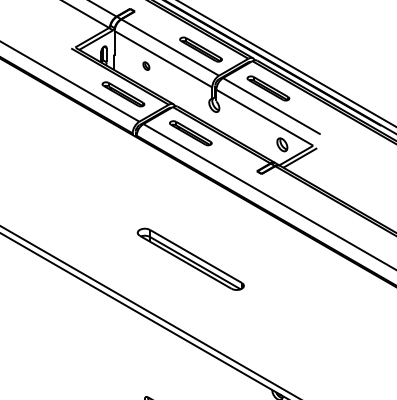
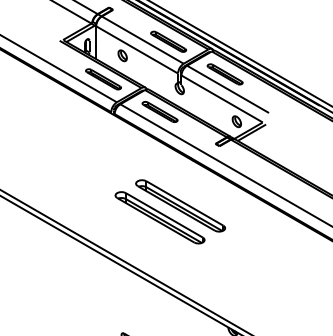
part: (146, 65) -> (122, 55), size x1.67
part: (215, 244) -> (180, 205), added

